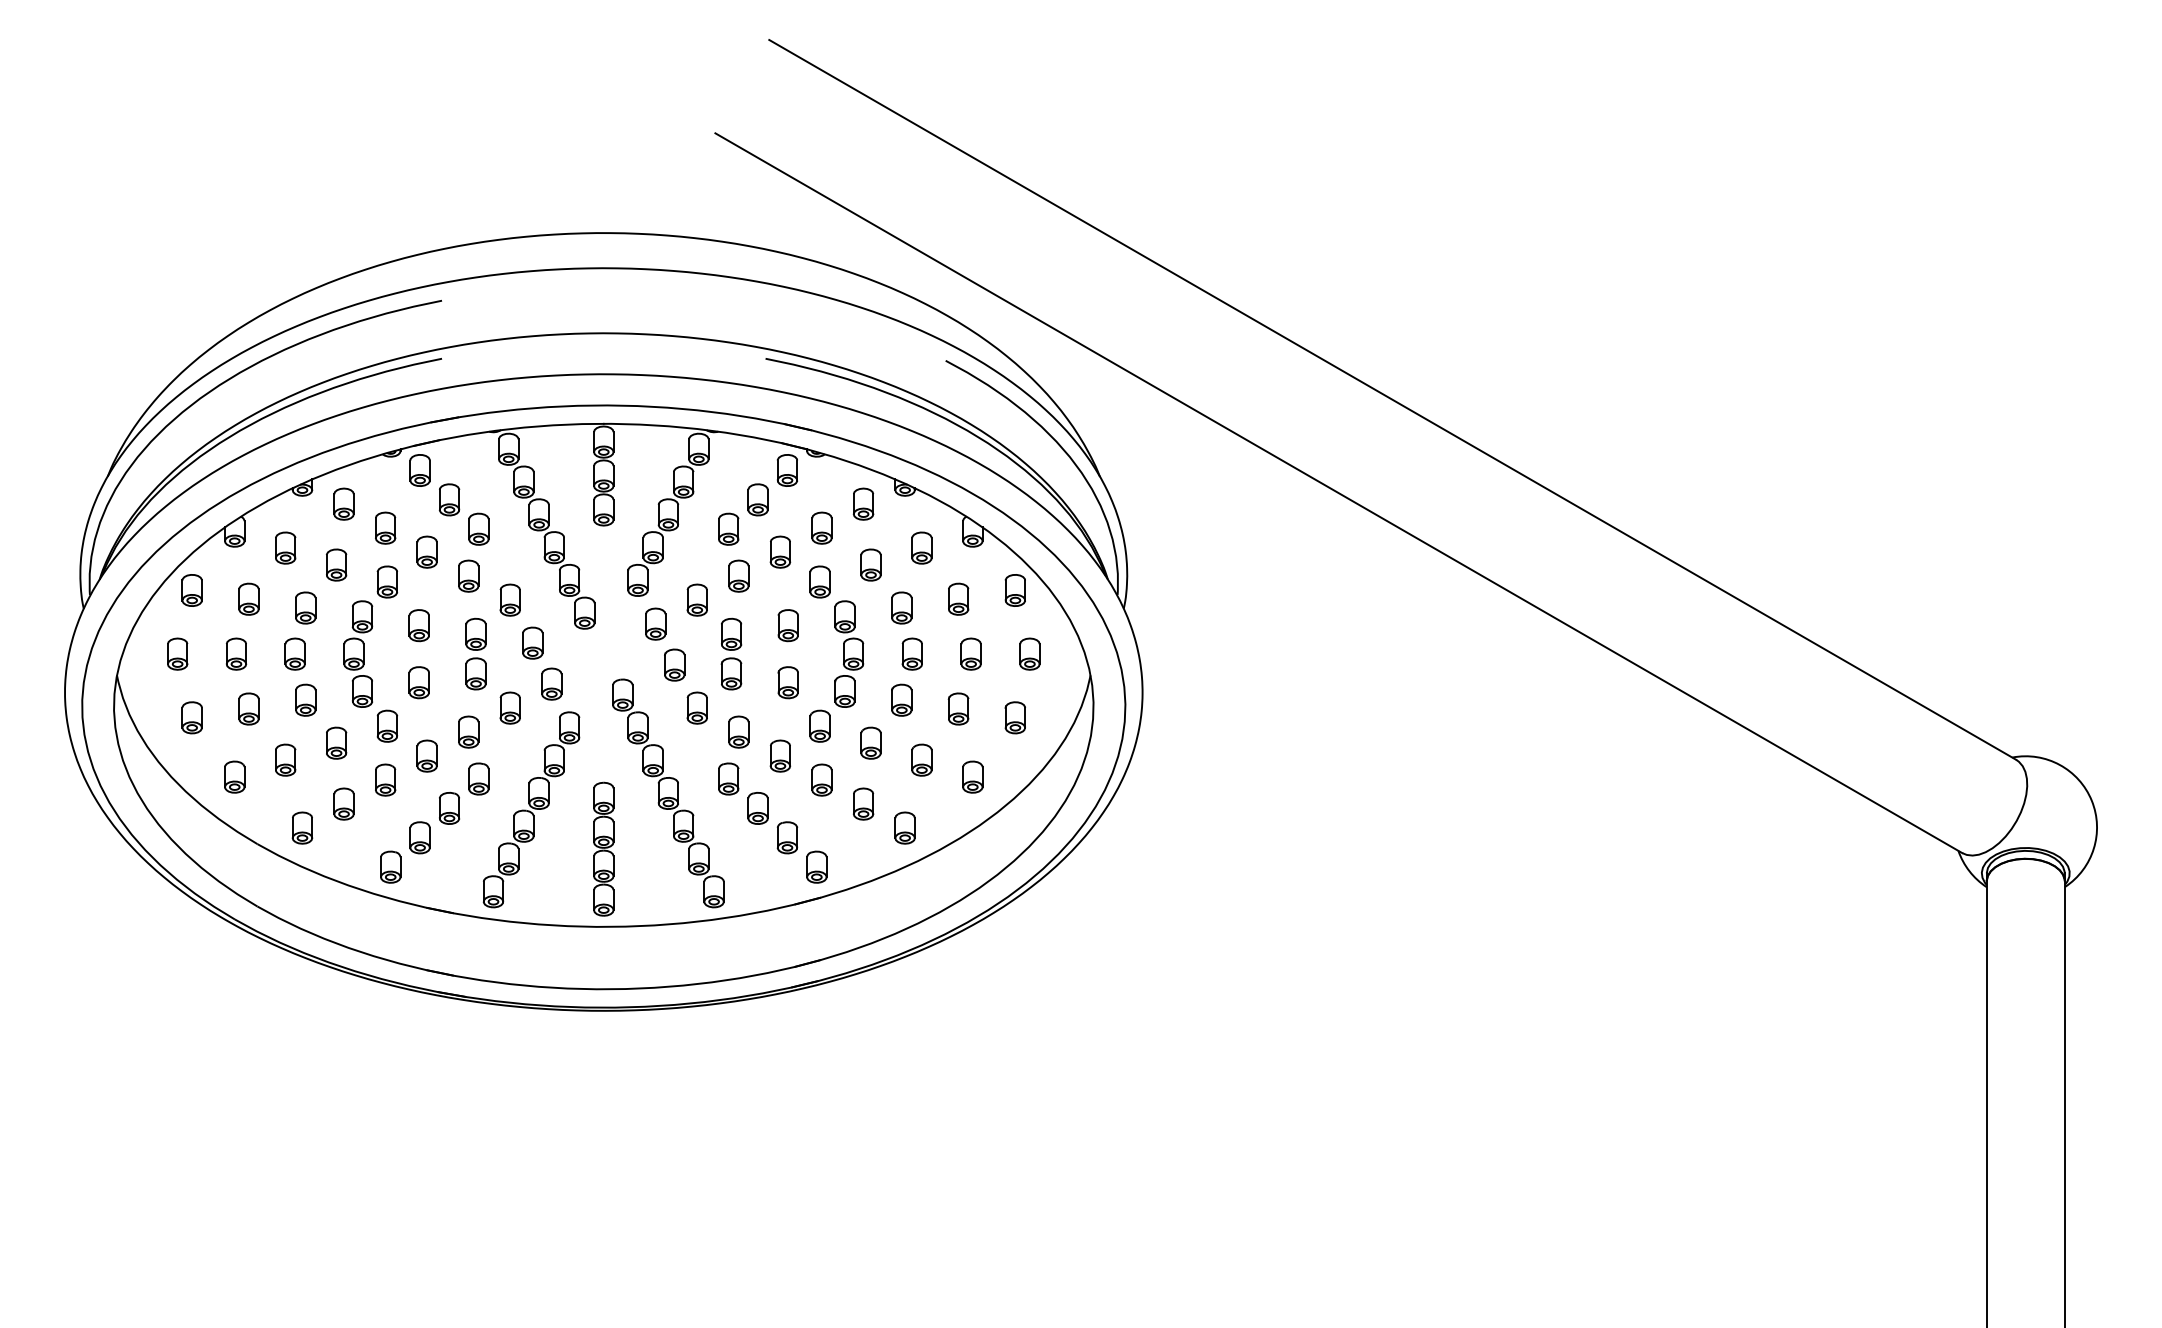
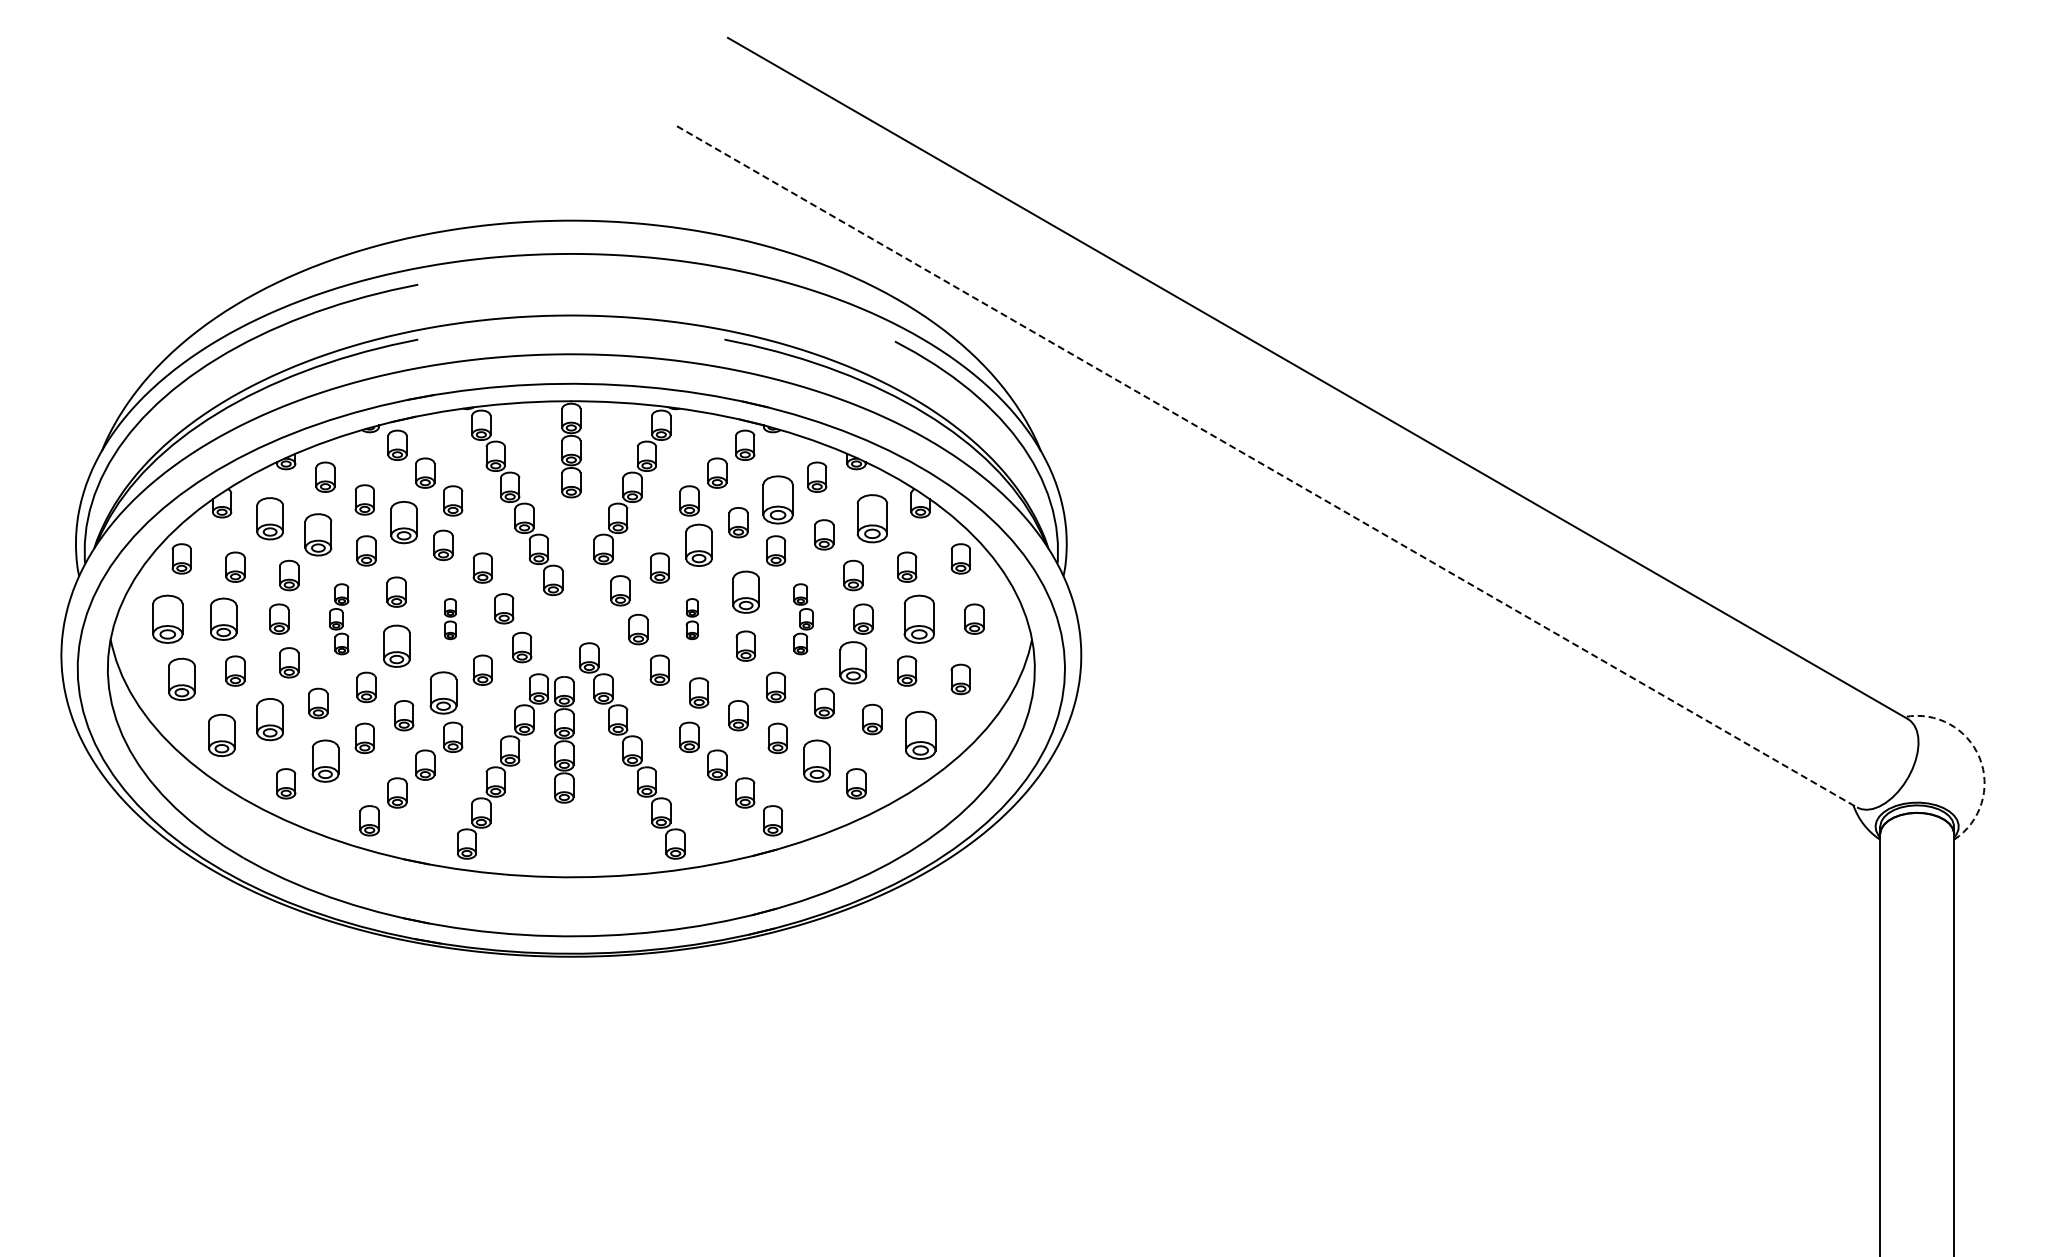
line: (1339, 493) -> (1267, 467), solid -> dashed
part: (821, 527) -> (777, 499), size x1.6
part: (285, 547) -> (270, 518), size x1.4
part: (921, 547) -> (872, 518), size x1.6
part: (427, 552) -> (404, 522), size x1.4
part: (336, 564) -> (318, 534), size x1.4
part: (739, 576) -> (699, 545), size x1.4
part: (787, 624) -> (745, 591), size x1.4
part: (178, 653) -> (168, 618), size x1.6
part: (236, 653) -> (223, 618), size x1.4
part: (476, 653) -> (450, 618), size x0.6
part: (731, 653) -> (692, 618), size x0.6
part: (970, 653) -> (918, 618), size x1.6
part: (358, 654) -> (339, 619), size x0.7
part: (849, 654) -> (803, 619), size x0.7
part: (419, 681) -> (396, 645), size x1.4
part: (901, 699) -> (853, 662), size x1.4
part: (191, 717) -> (181, 679), size x1.4
part: (468, 731) -> (443, 692), size x1.4
part: (285, 760) -> (270, 719), size x1.4
part: (235, 777) -> (222, 735), size x1.4
part: (972, 777) -> (920, 735), size x1.6
arc: (2091, 800) -> (1979, 757), solid -> dashed
part: (344, 803) -> (325, 760), size x1.4
part: (863, 803) -> (817, 760), size x1.4
part: (603, 848) -> (564, 739), moved

